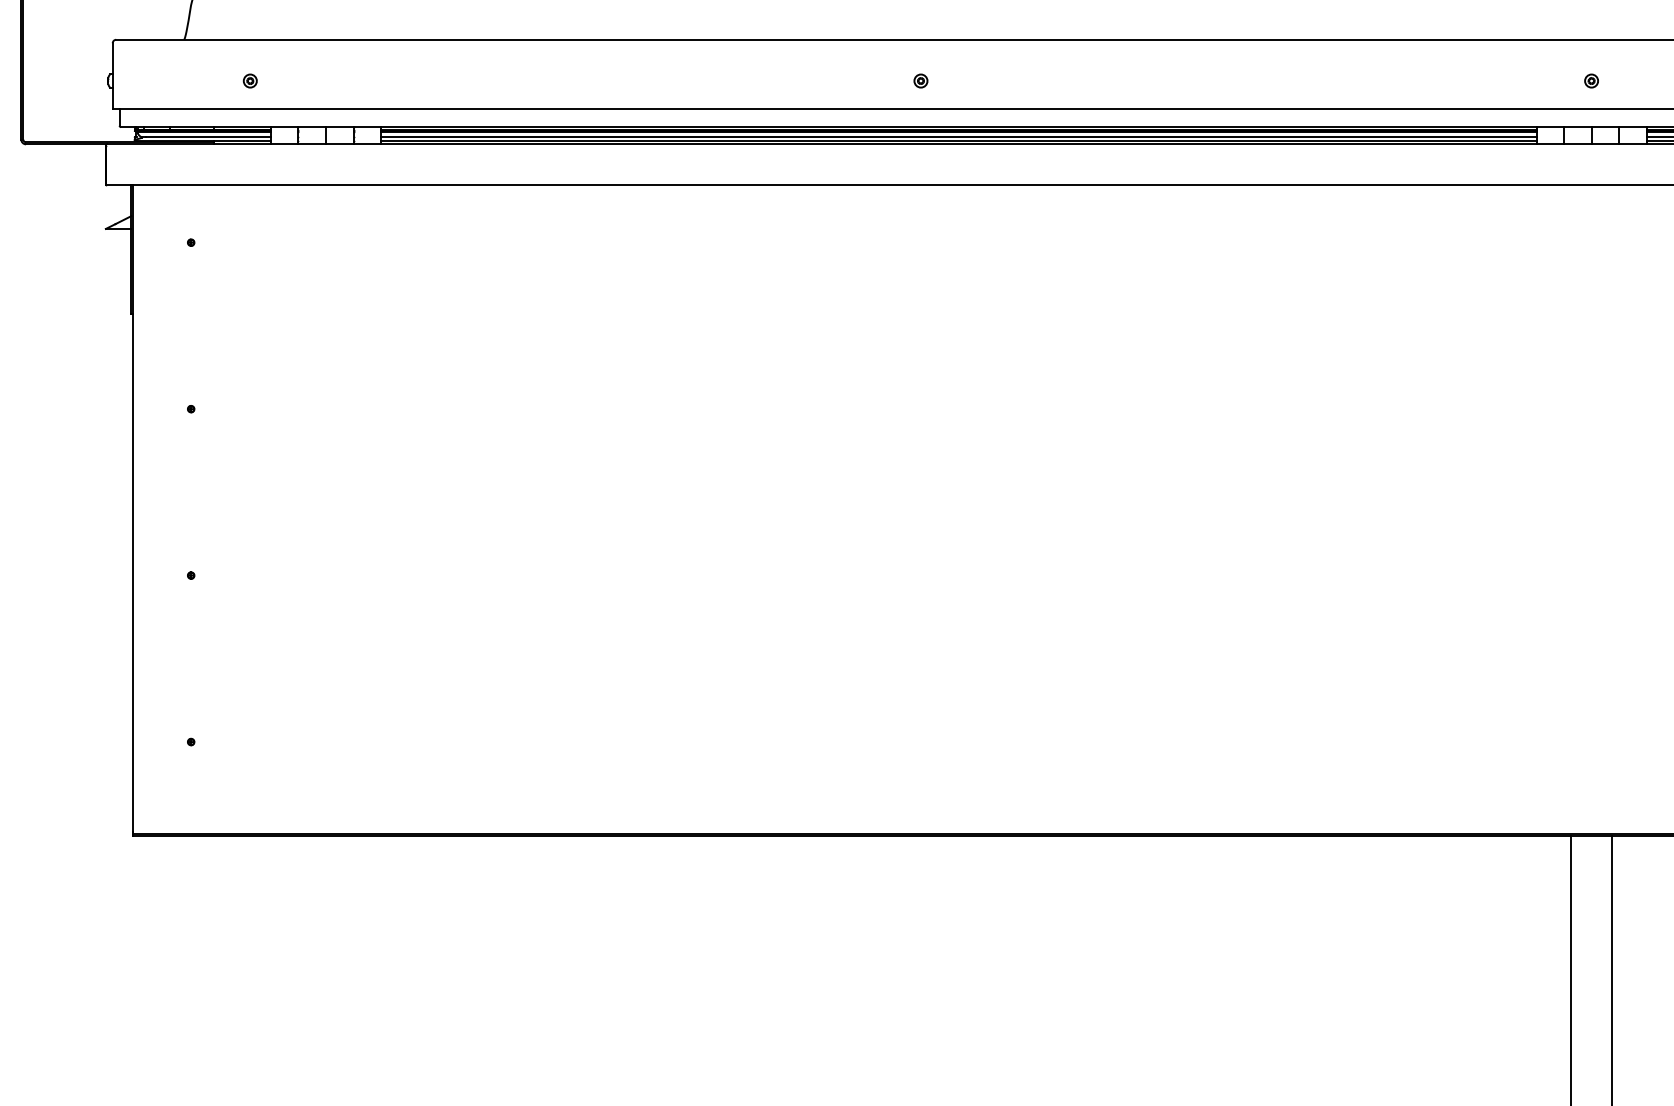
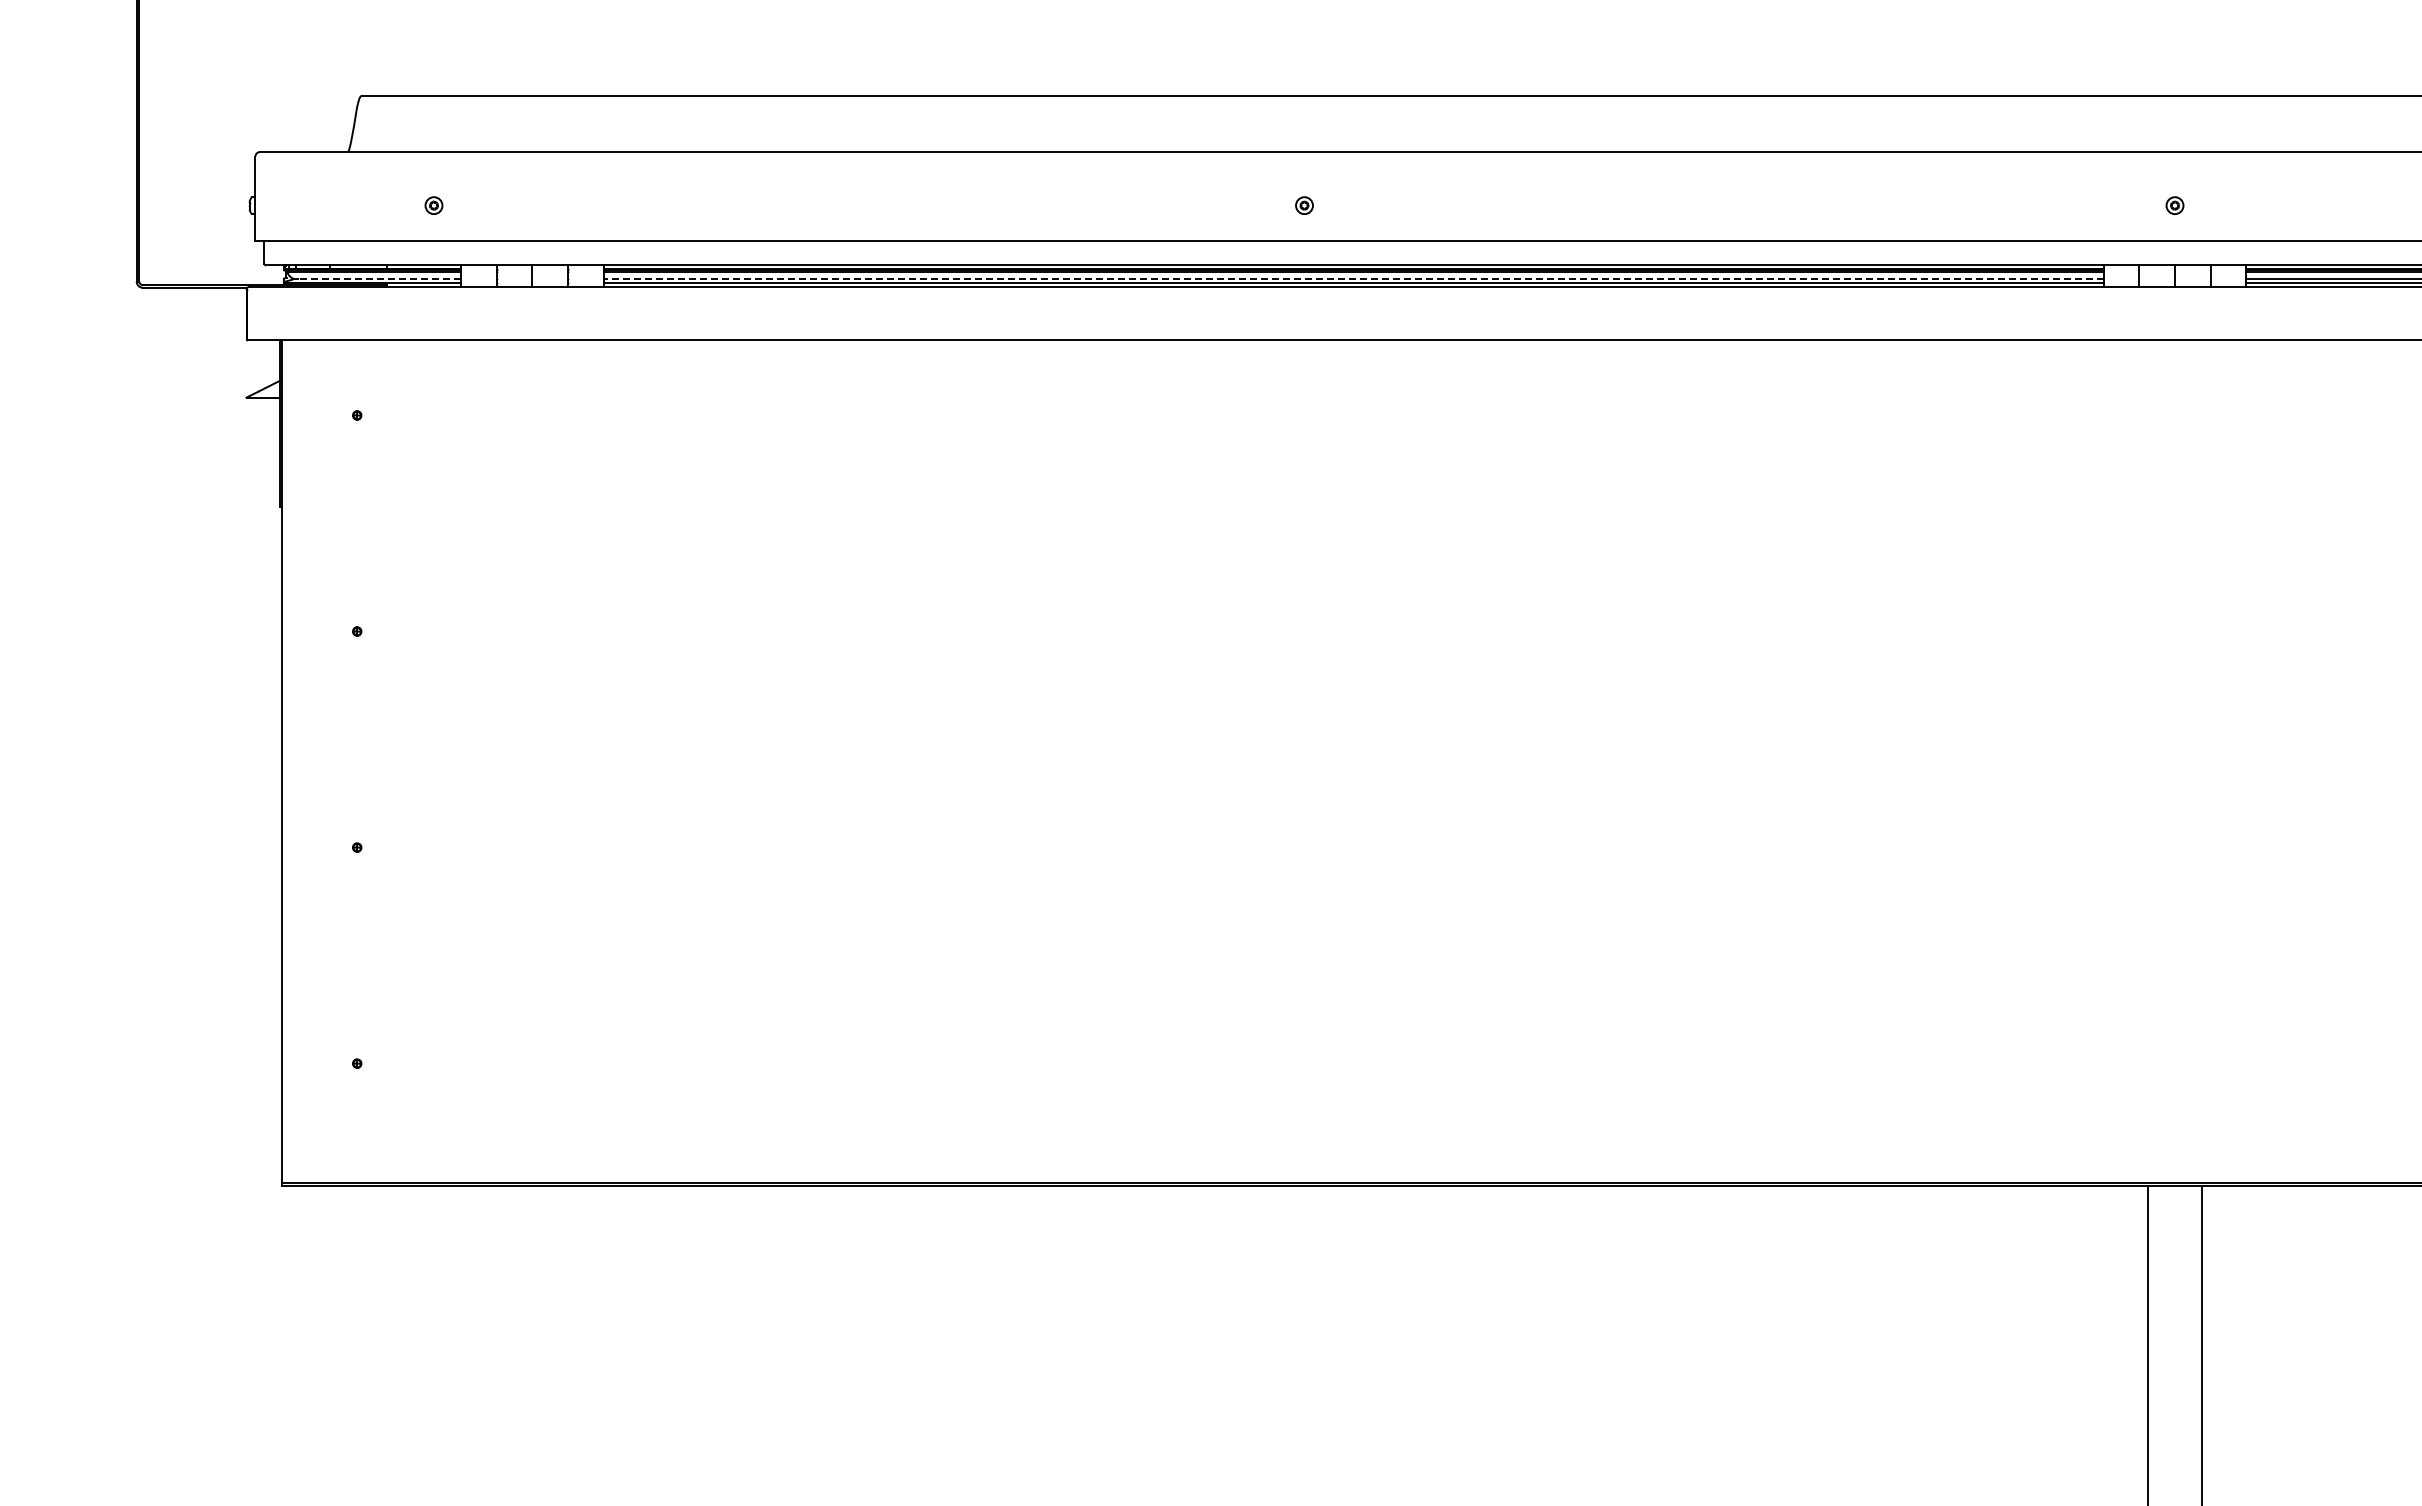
line: (207, 137) -> (378, 278), solid -> dashed
line: (958, 137) -> (1353, 278), solid -> dashed

